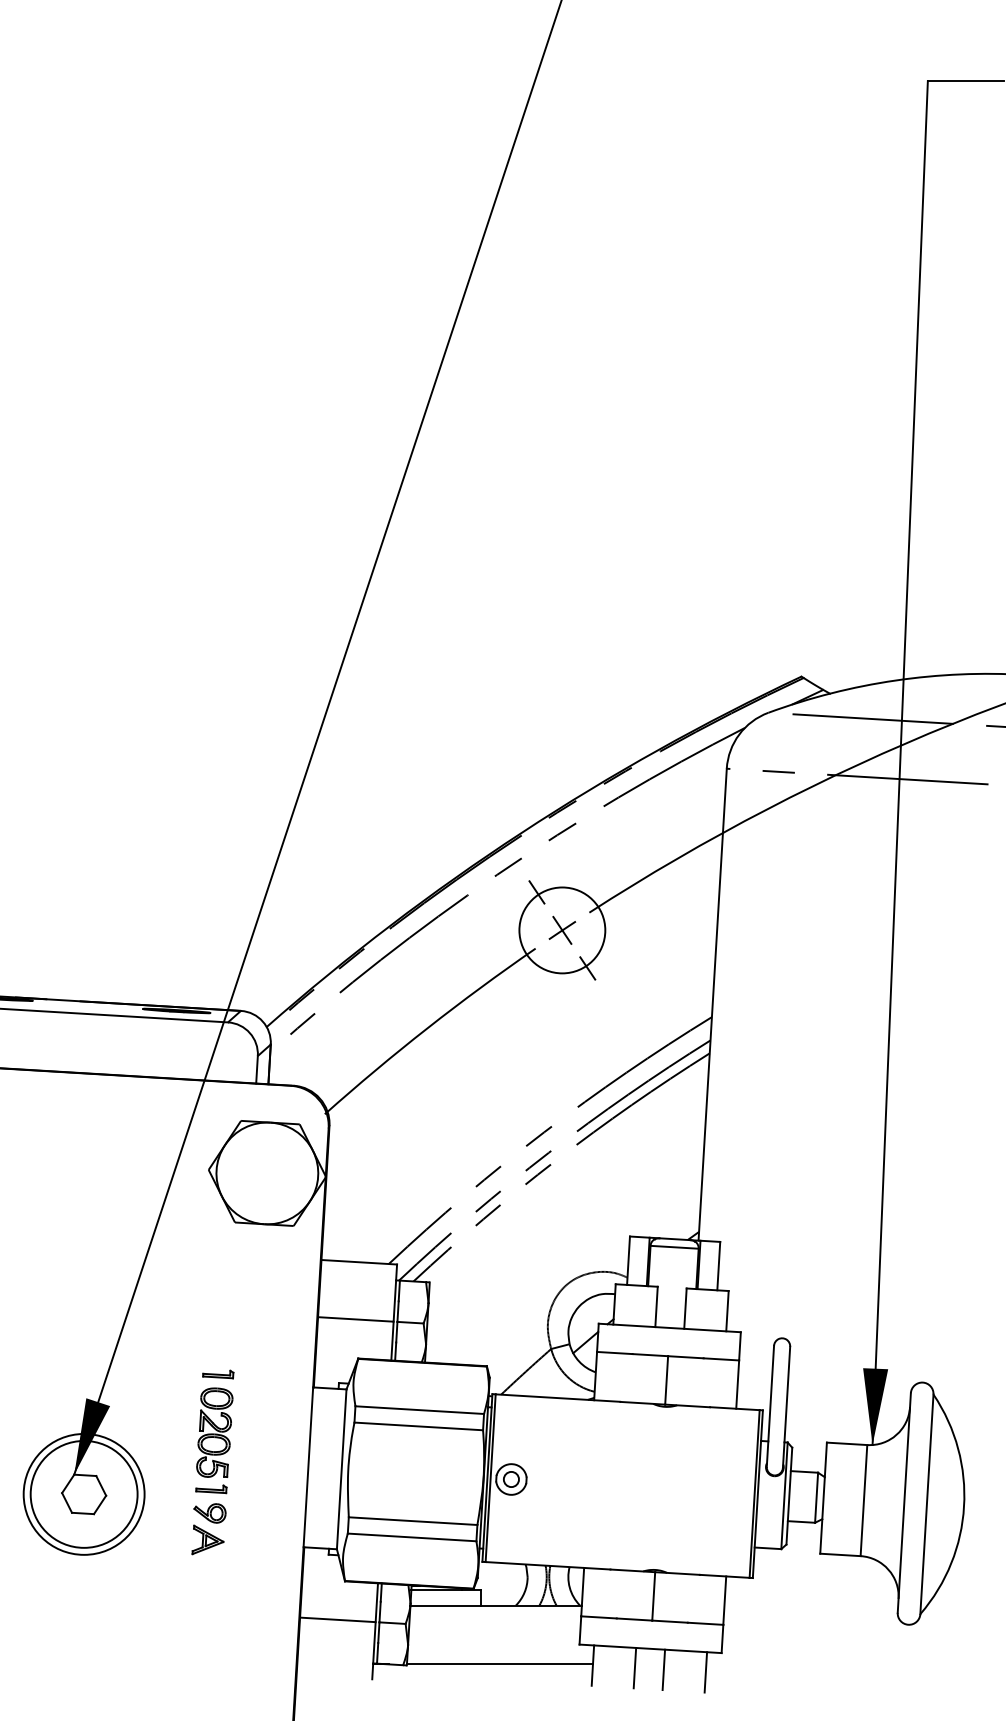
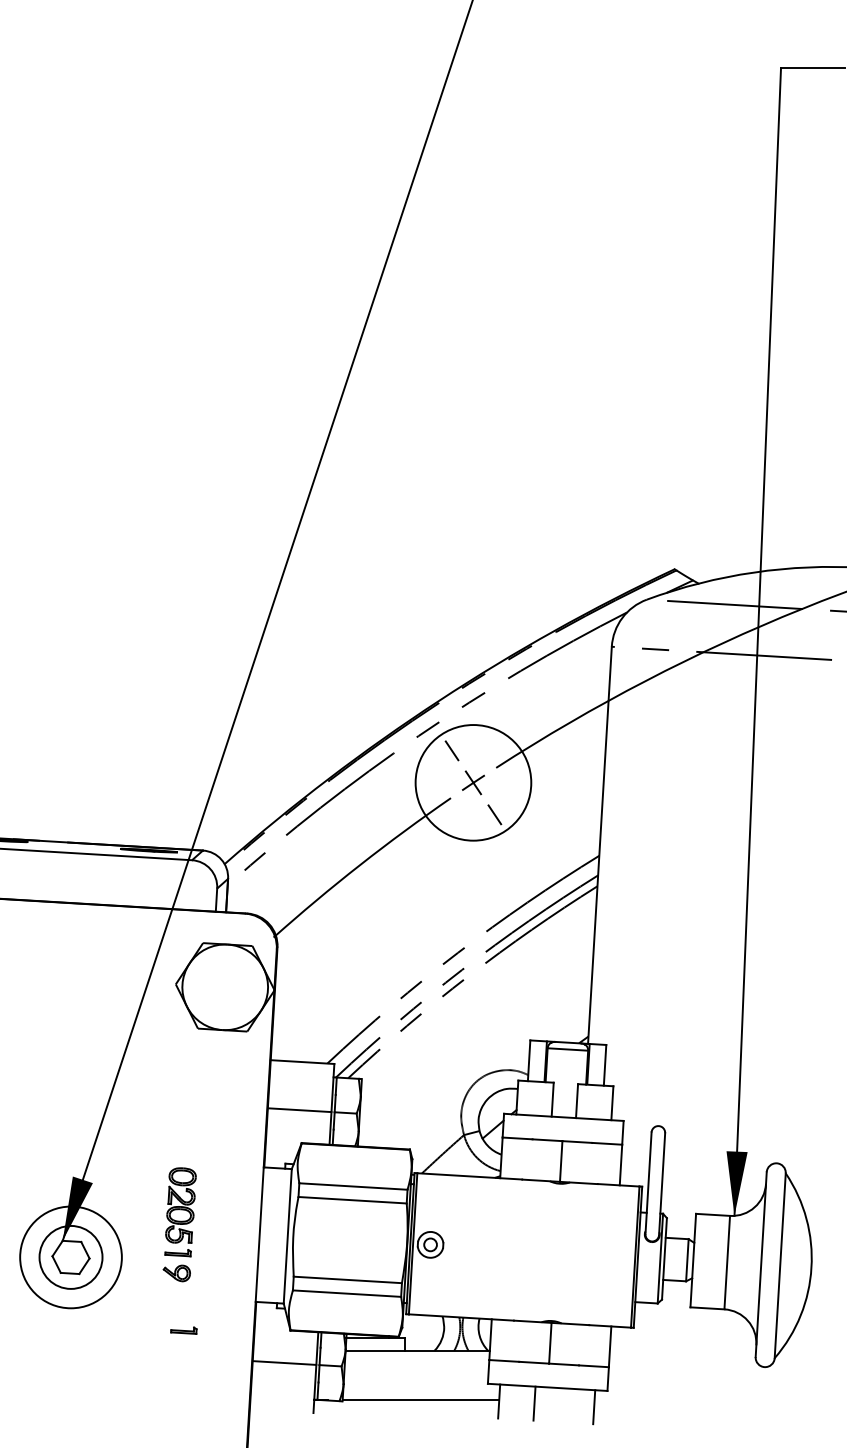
circle: (562, 930) -> (473, 782), size x1.6
part: (218, 1374) -> (184, 1330), moved
circle: (83, 1493) -> (70, 1256), size x0.7
part: (207, 1539) -> (174, 1295), removed
line: (663, 1669) -> (558, 1404), removed

